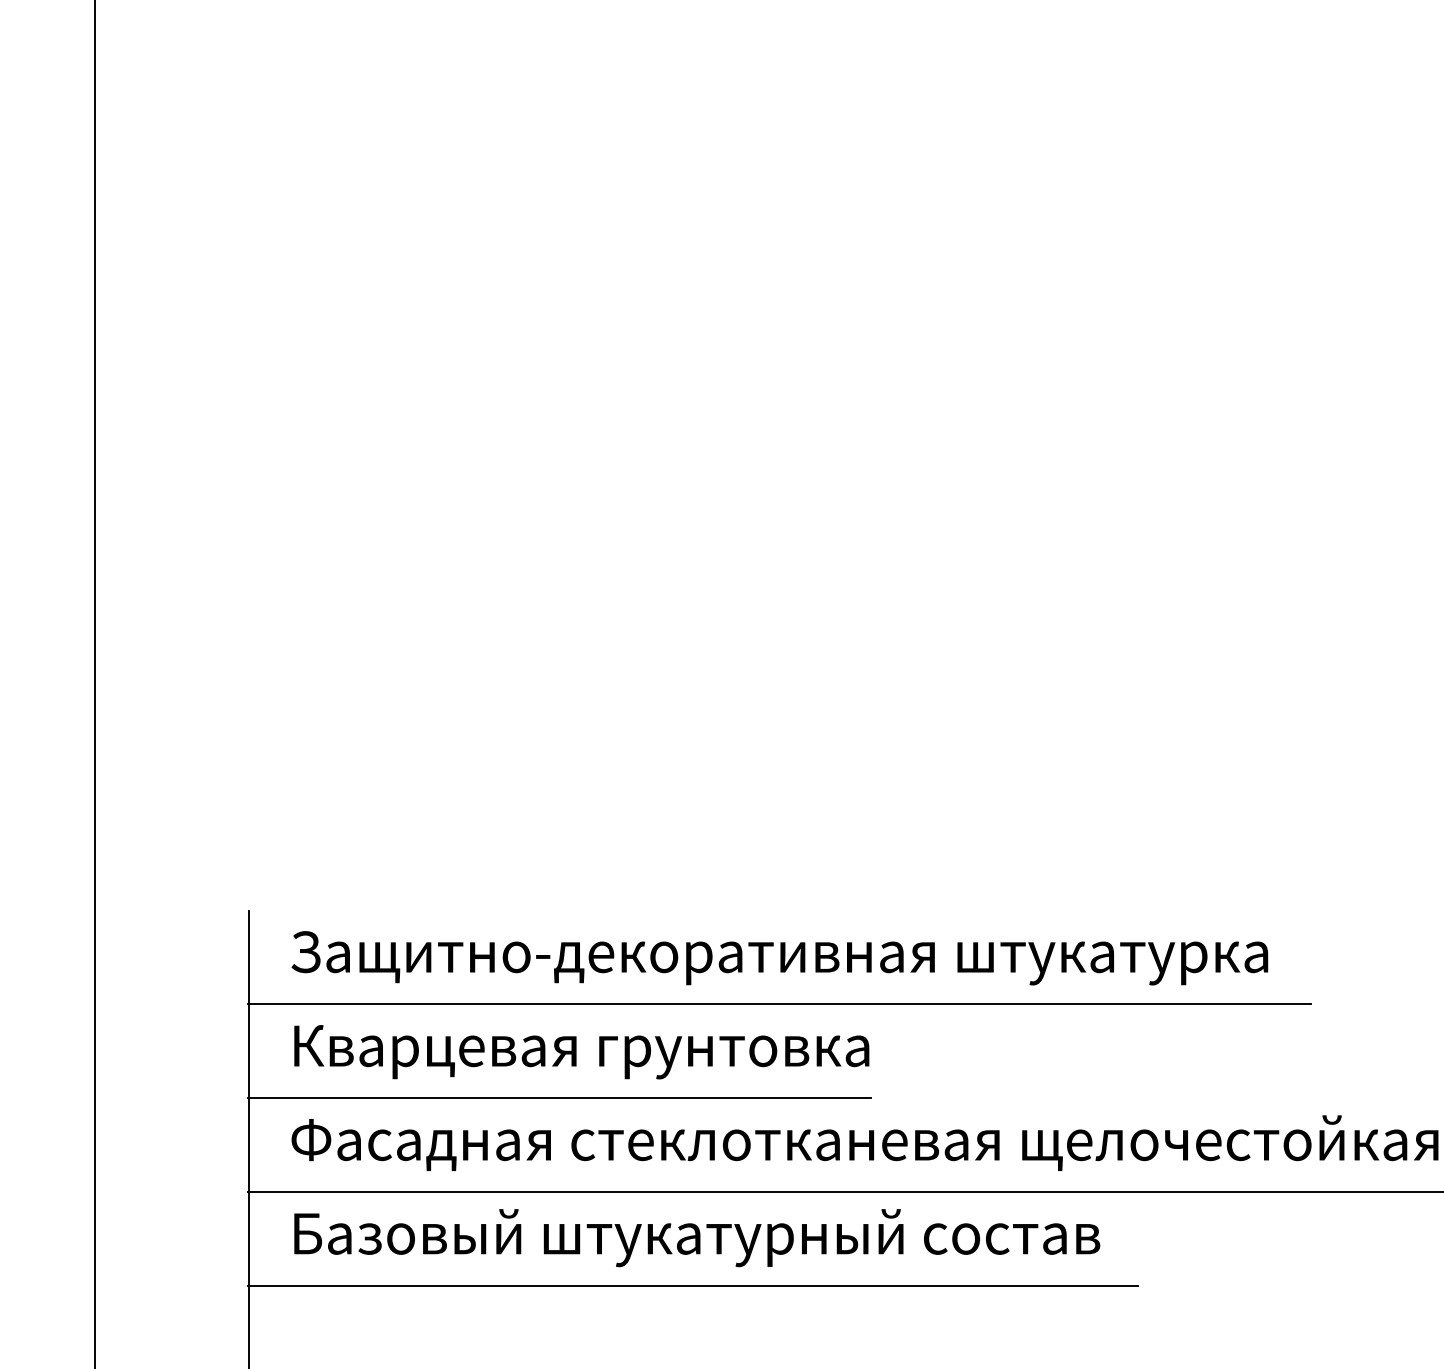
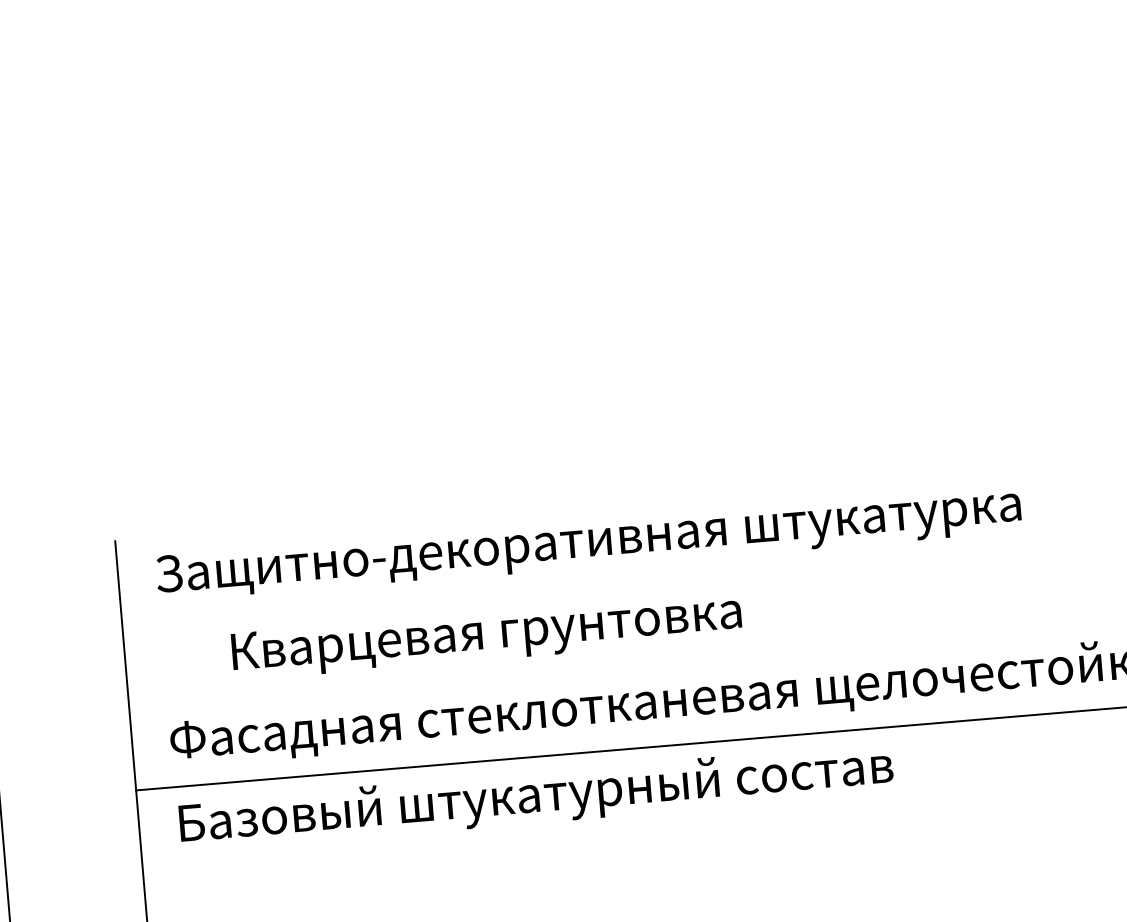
line: (779, 1004) -> (591, 584), removed
text: (581, 1052) -> (486, 636), moved
line: (559, 1098) -> (404, 684), removed
line: (693, 1286) -> (536, 840), removed

